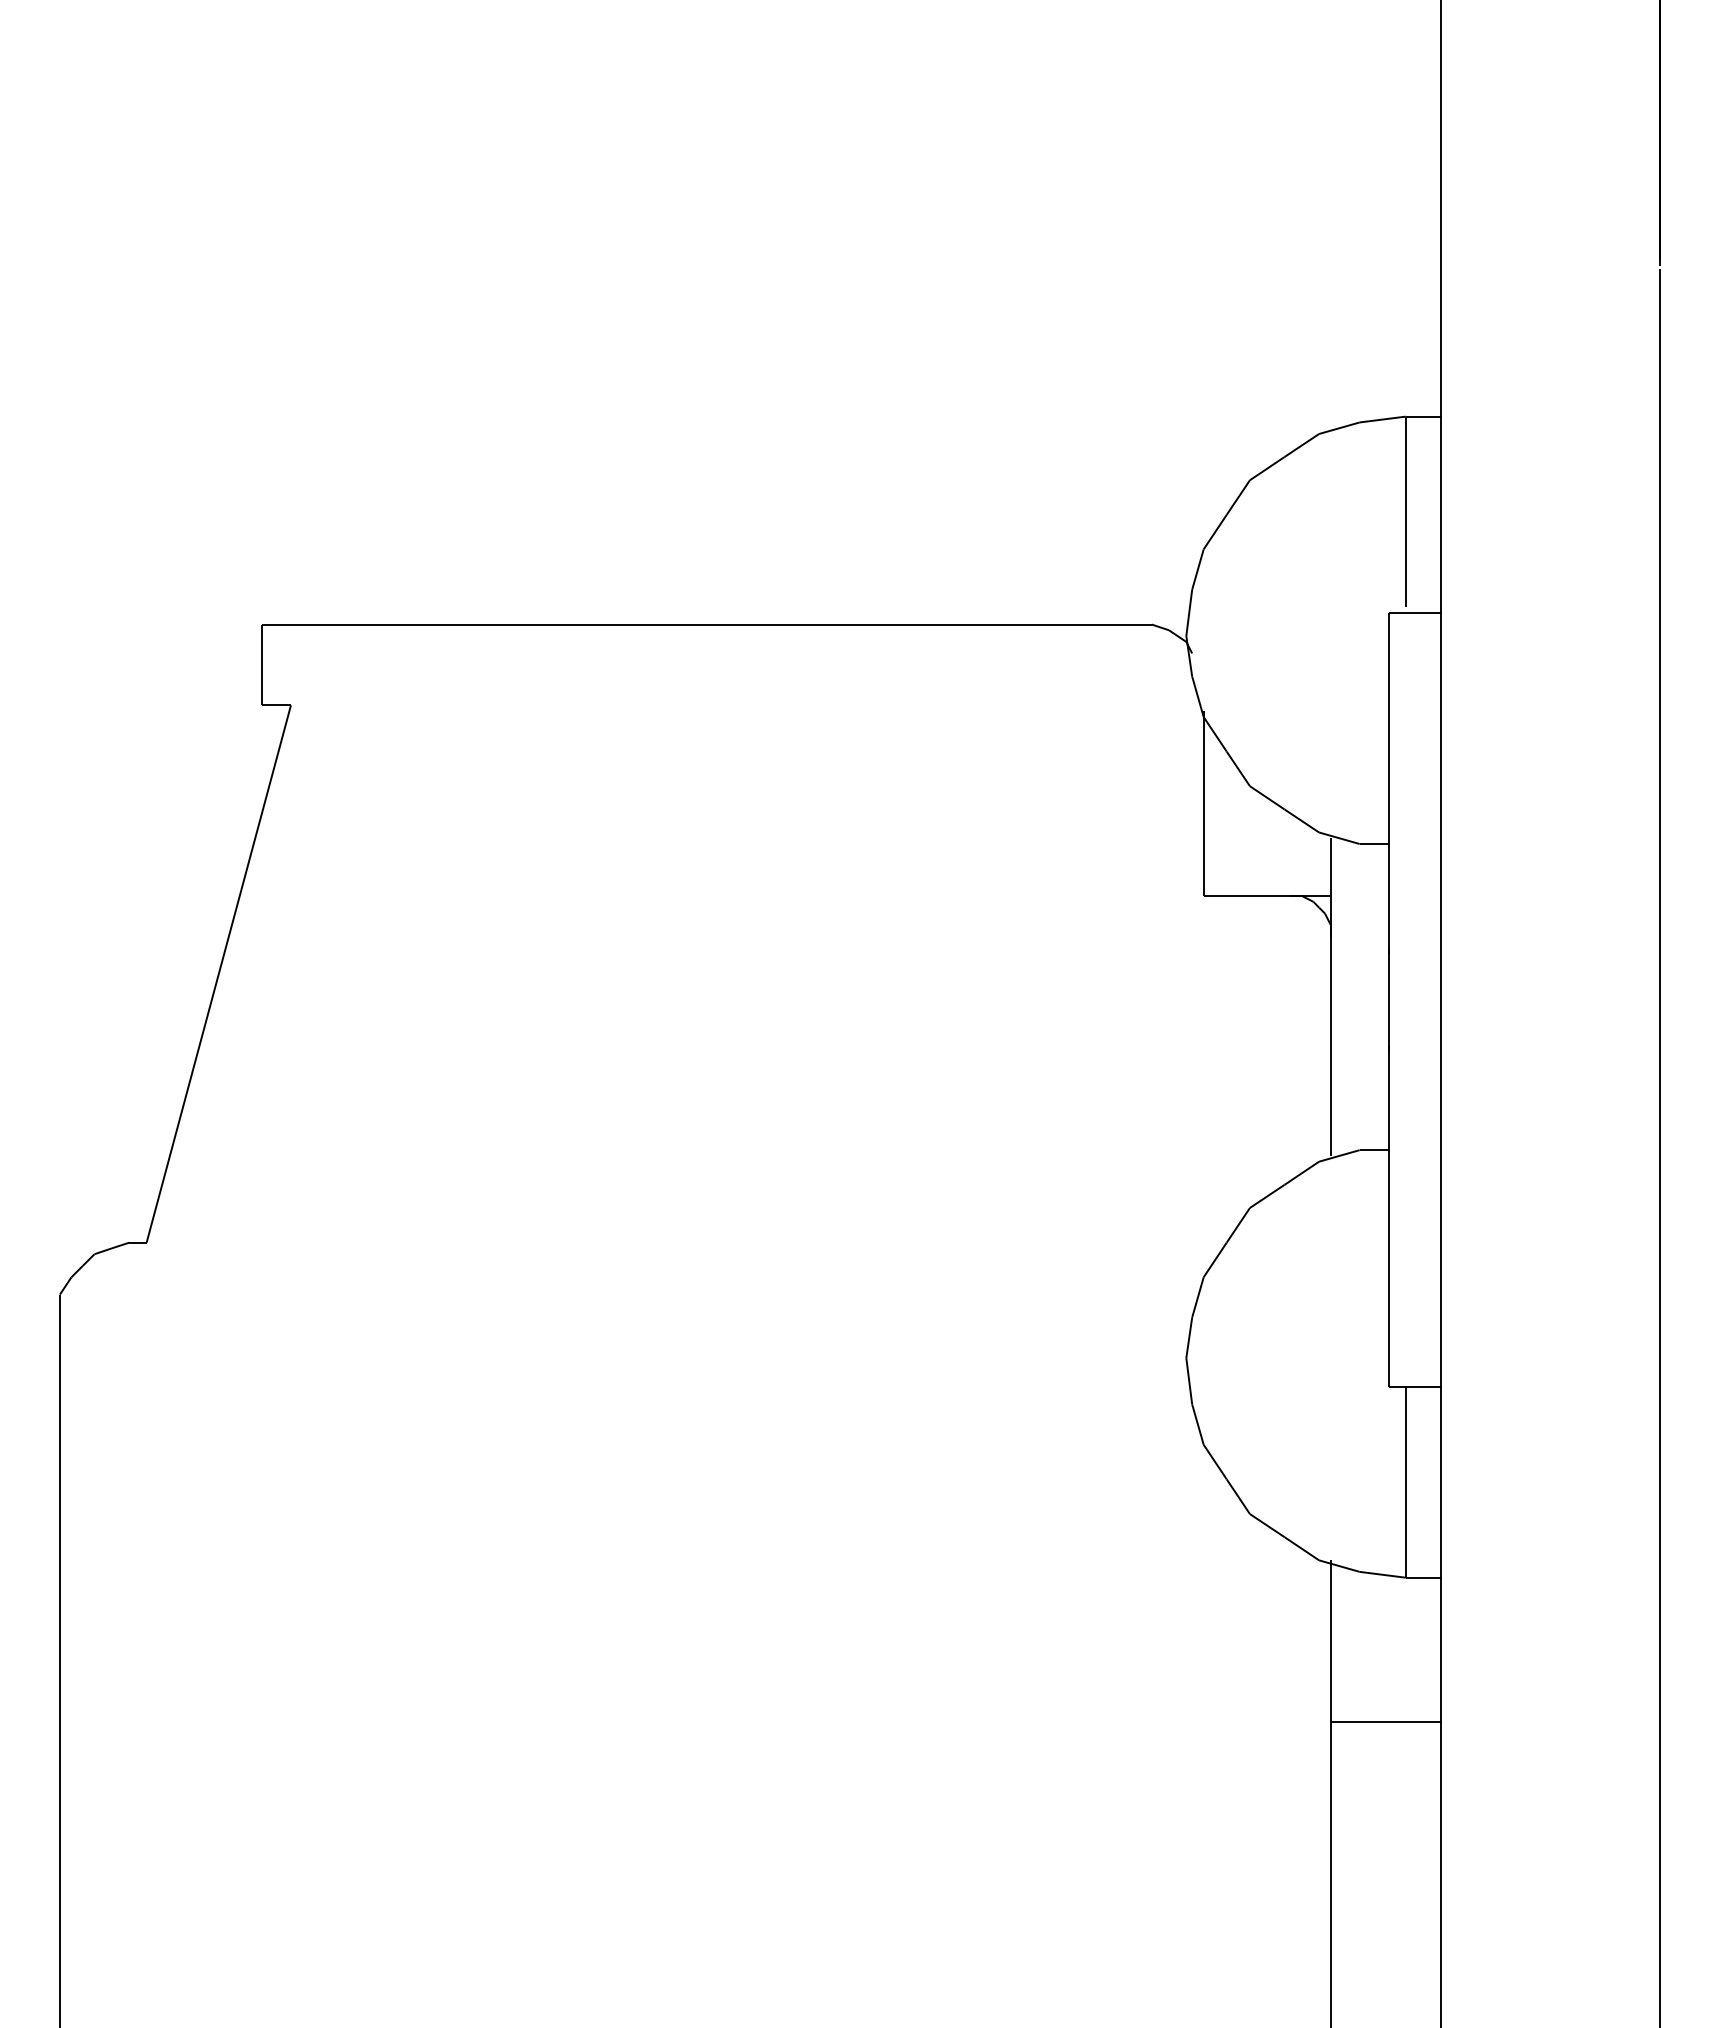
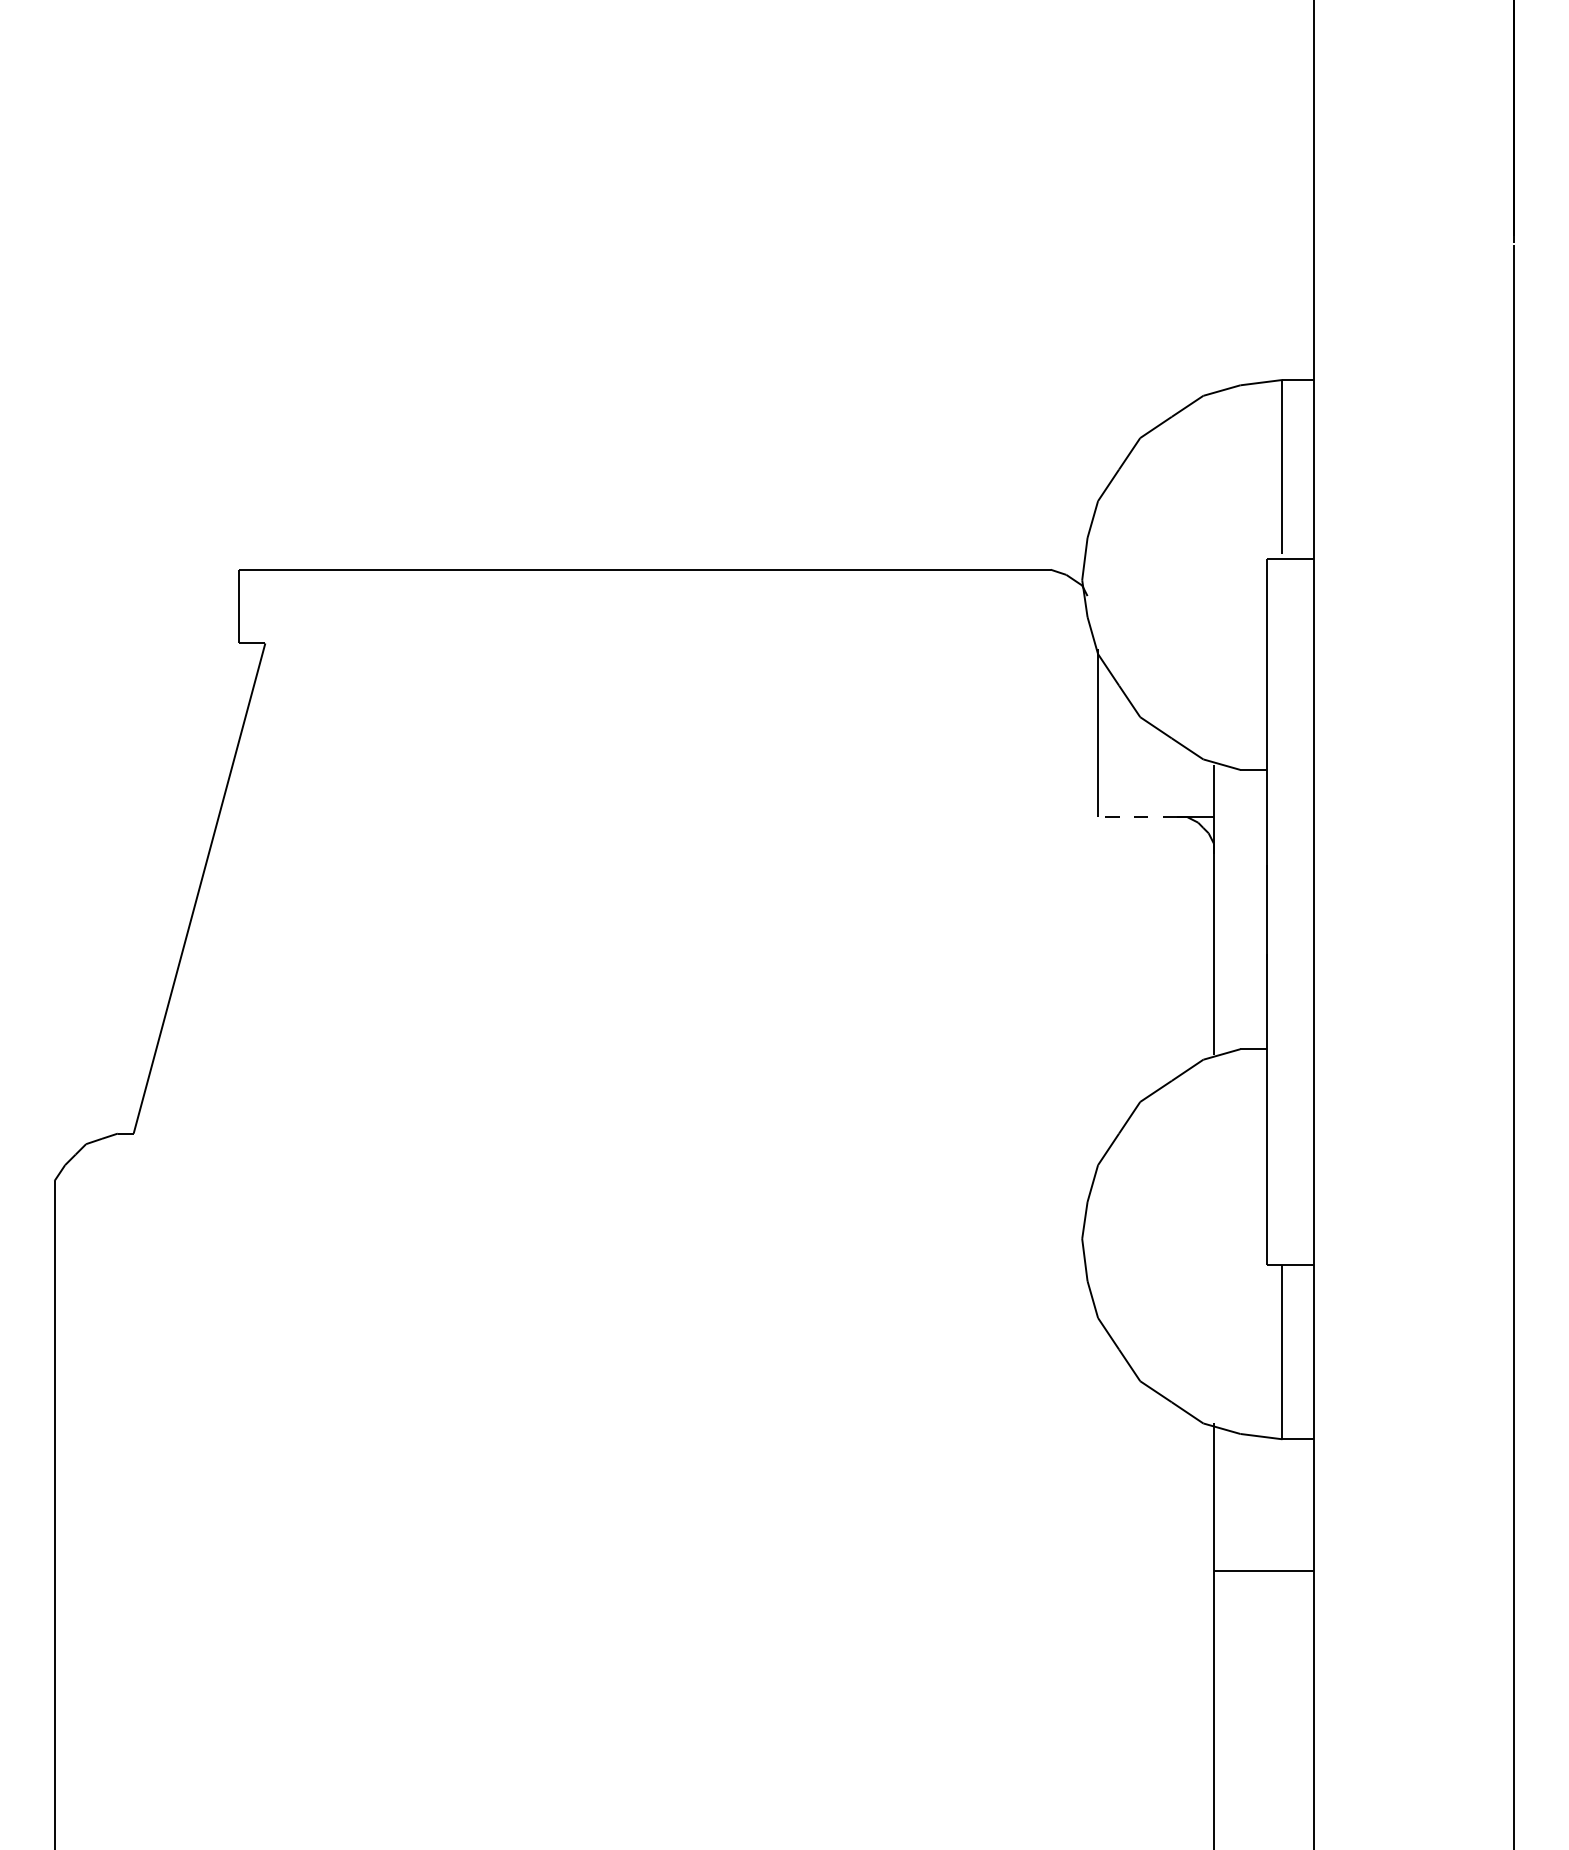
line: (1246, 896) -> (1137, 817), solid -> dashed

